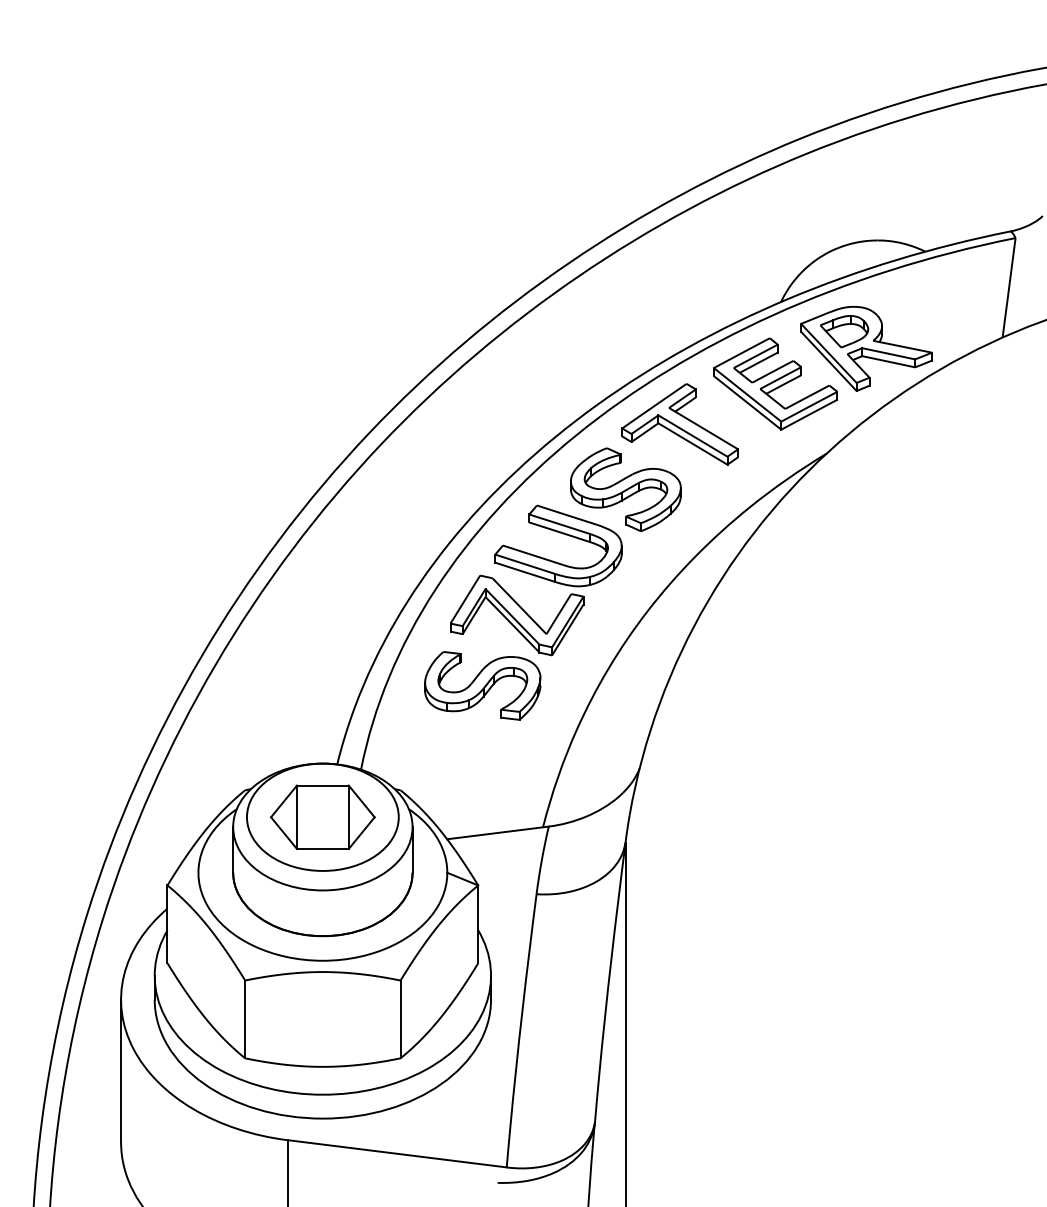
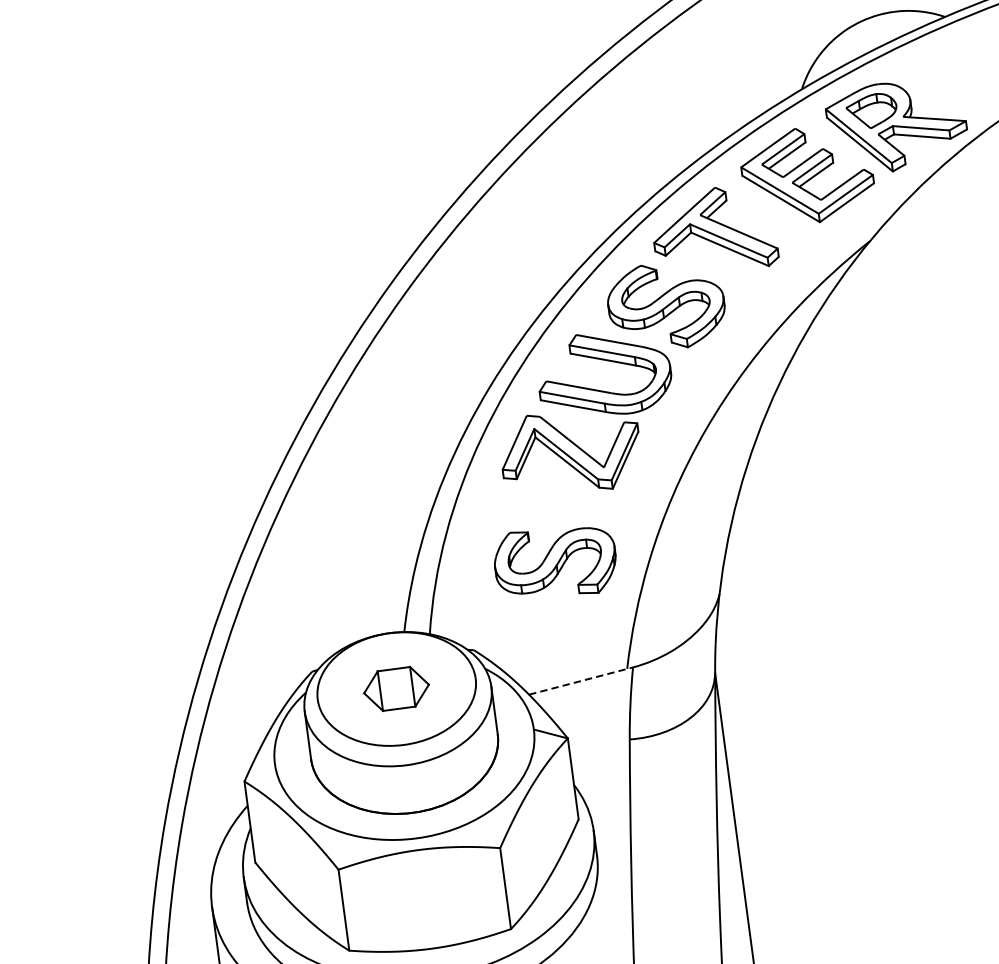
part: (482, 685) -> (555, 562), moved
part: (322, 816) -> (396, 688), size x0.6
line: (498, 832) -> (581, 680), solid -> dashed

